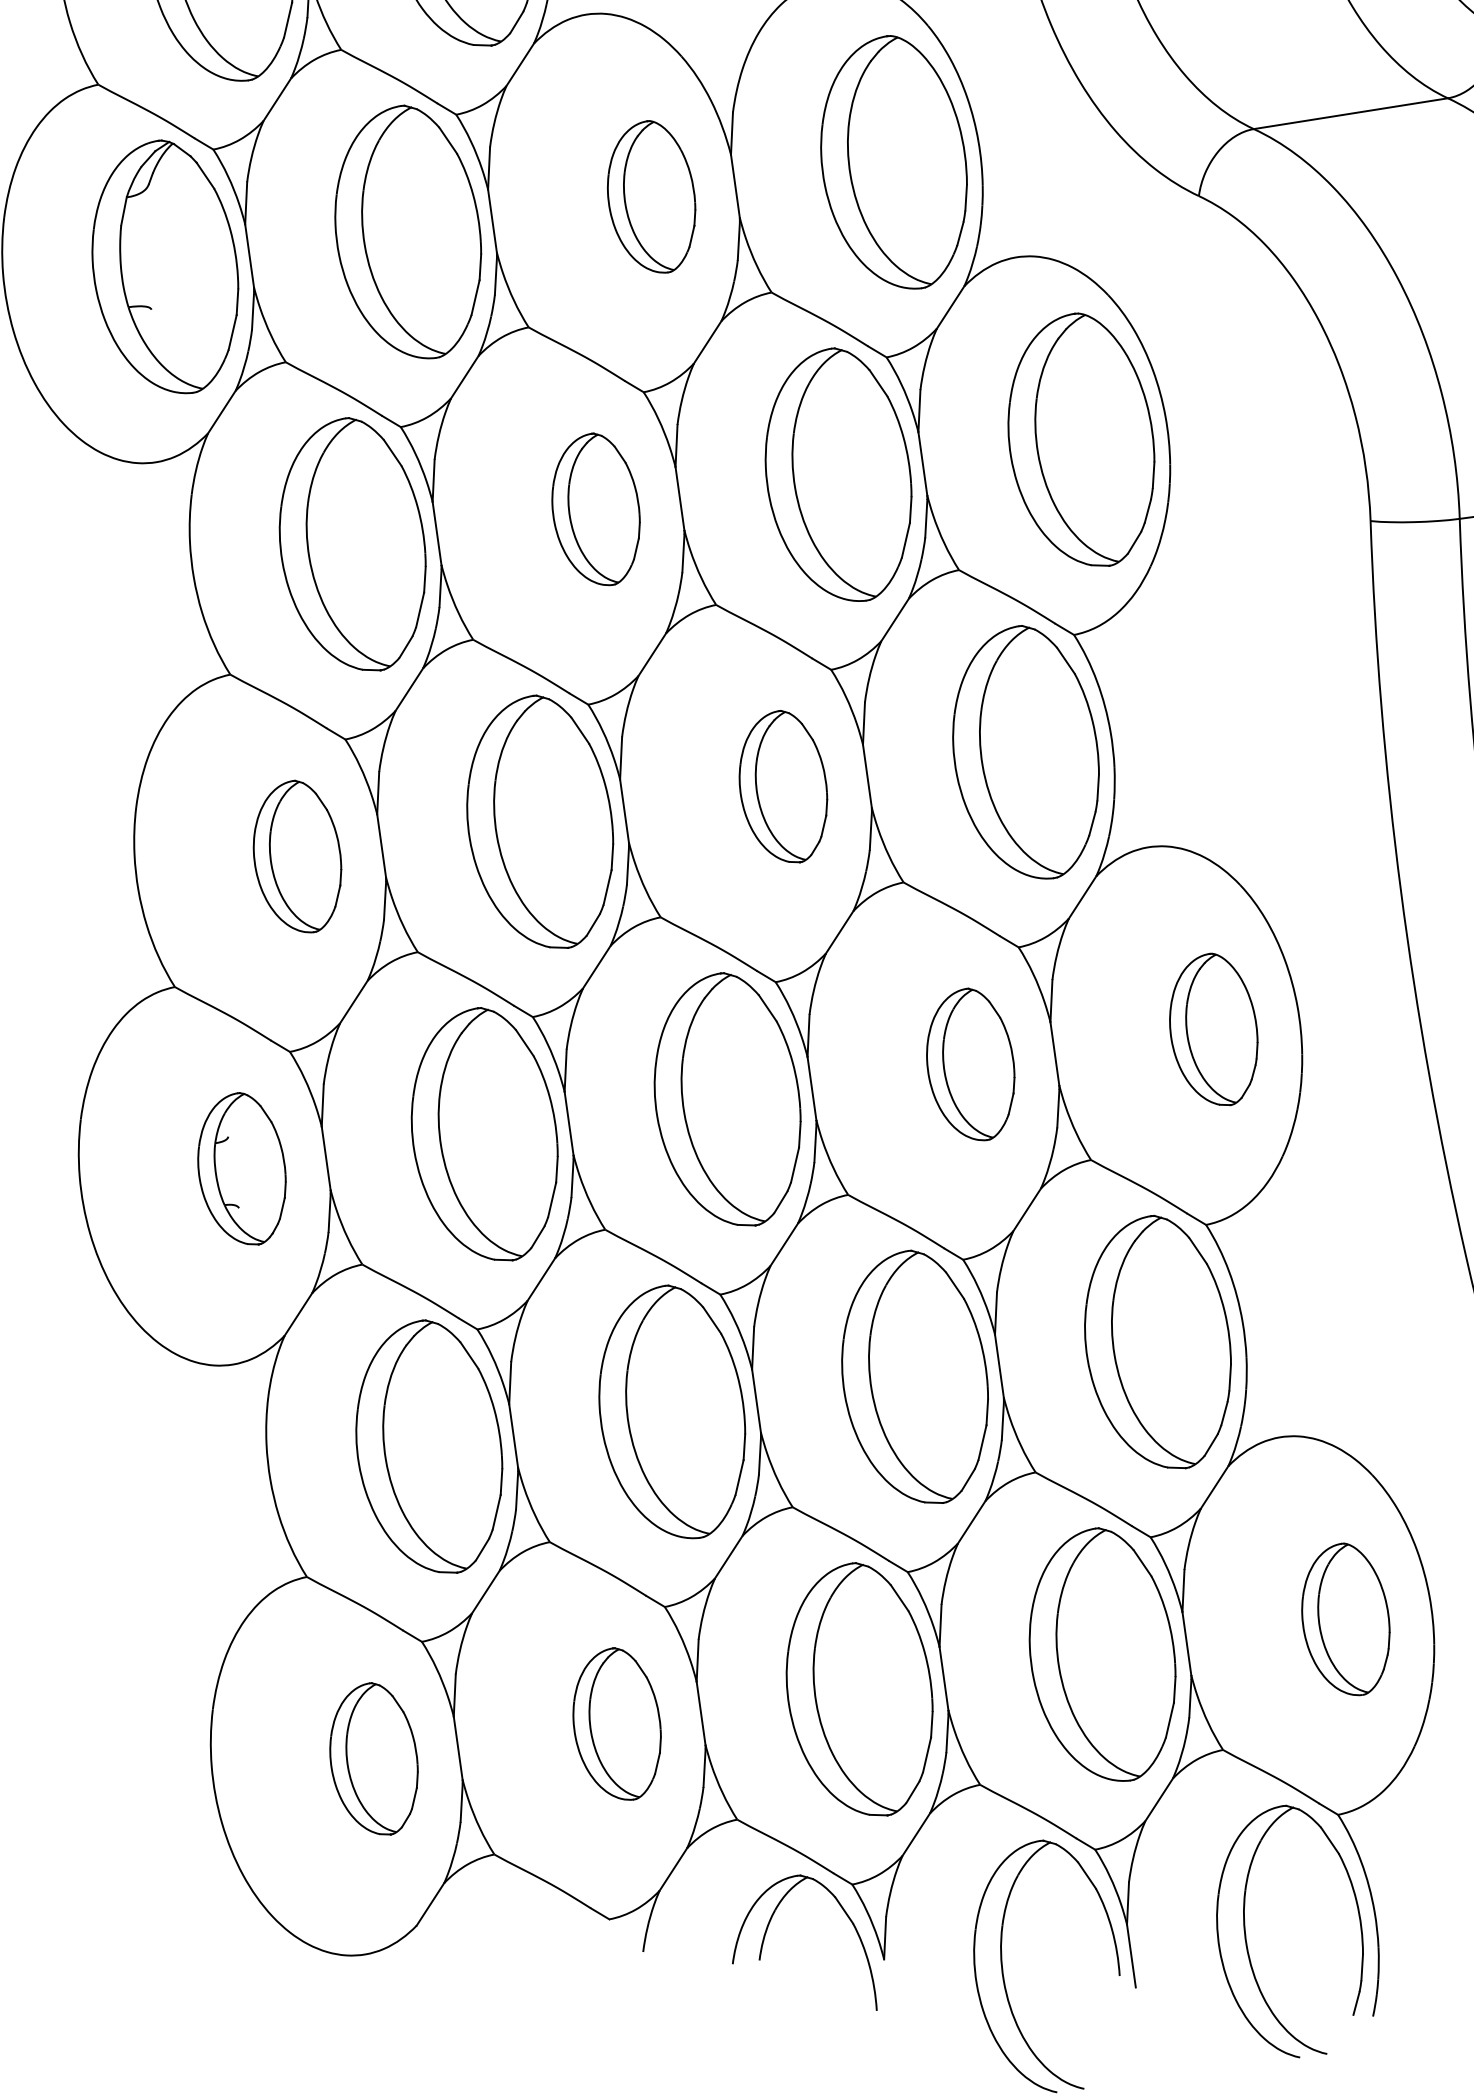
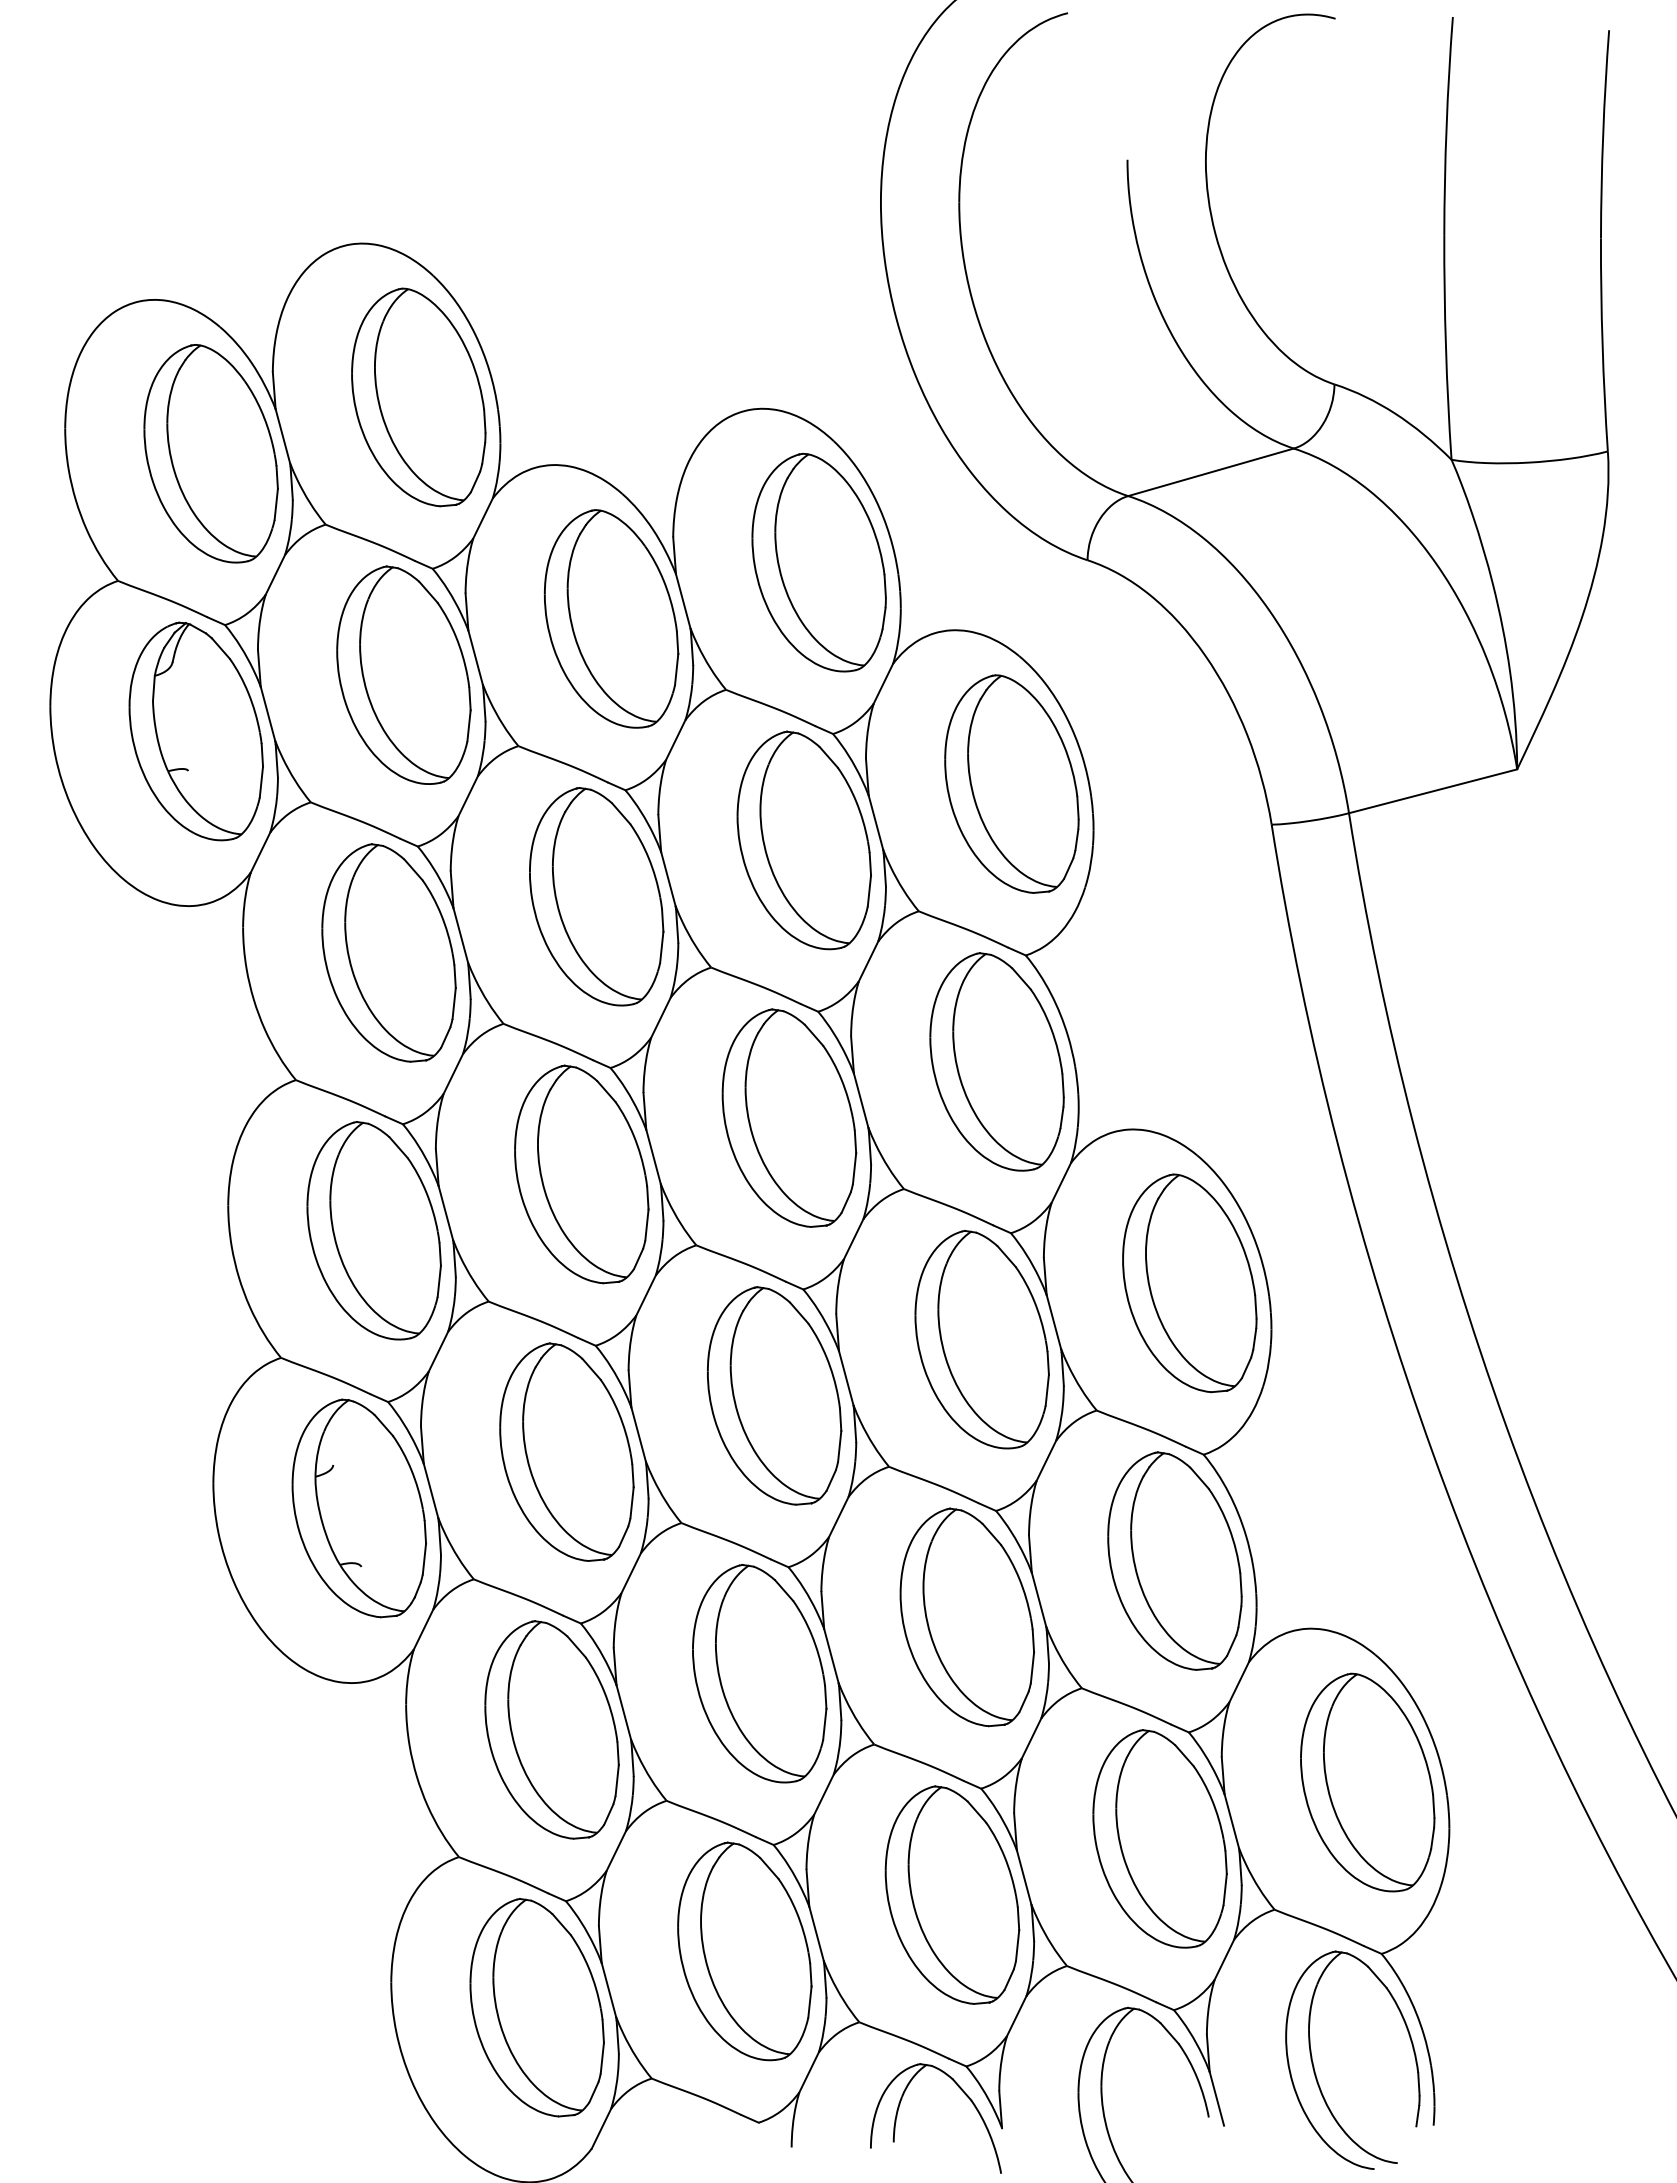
part: (651, 195) -> (611, 618), size x1.67
part: (596, 508) -> (596, 896), size x1.67
part: (783, 785) -> (789, 1117), size x1.67
part: (297, 855) -> (373, 1230), size x1.67
part: (1213, 1029) -> (1189, 1283), size x1.67
part: (970, 1063) -> (981, 1339), size x1.67
part: (241, 1168) -> (358, 1508), size x1.67
part: (1345, 1618) -> (1367, 1782), size x1.67
part: (617, 1723) -> (744, 1951), size x1.67
part: (373, 1758) -> (536, 2007), size x1.67

